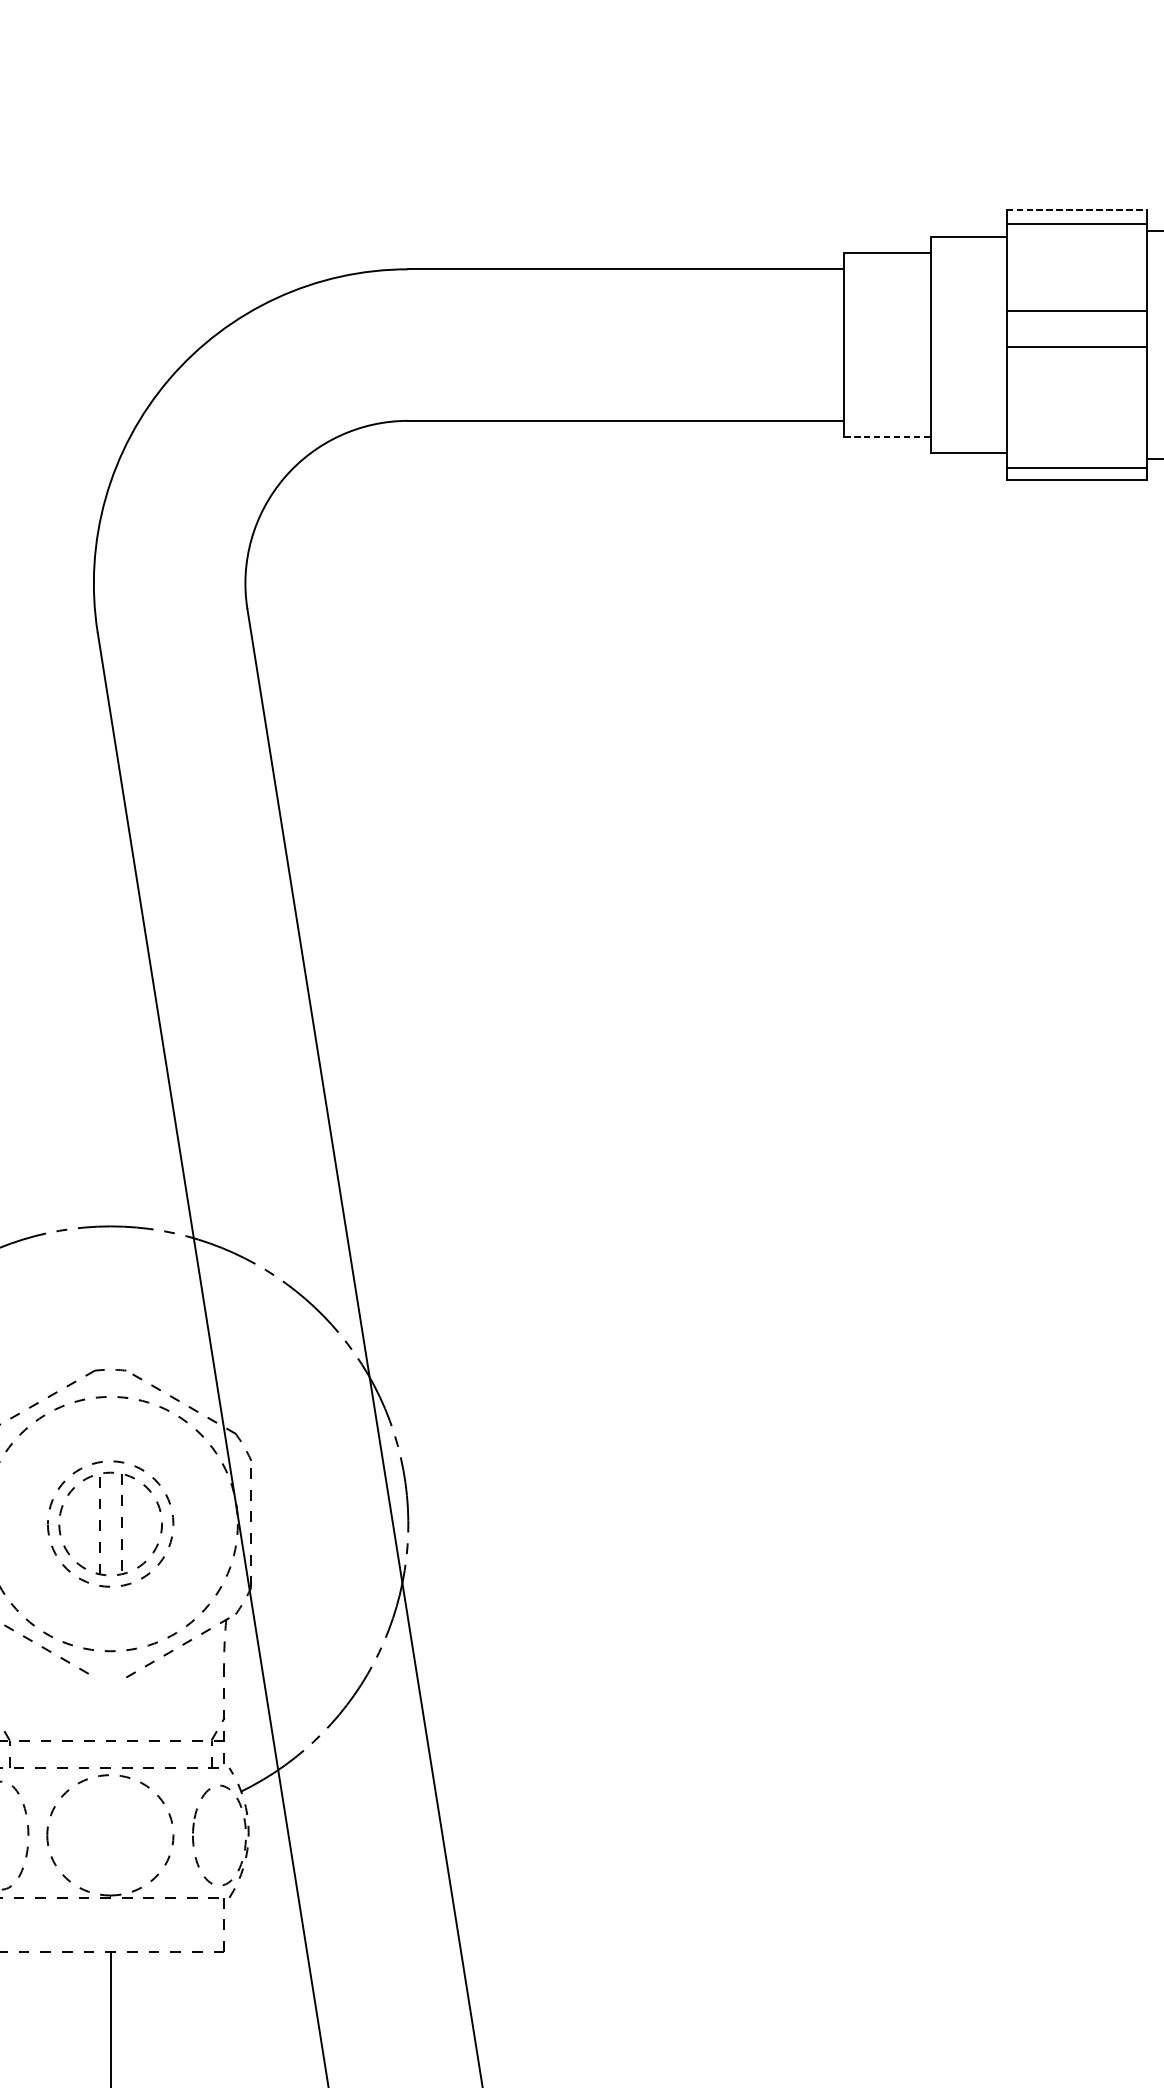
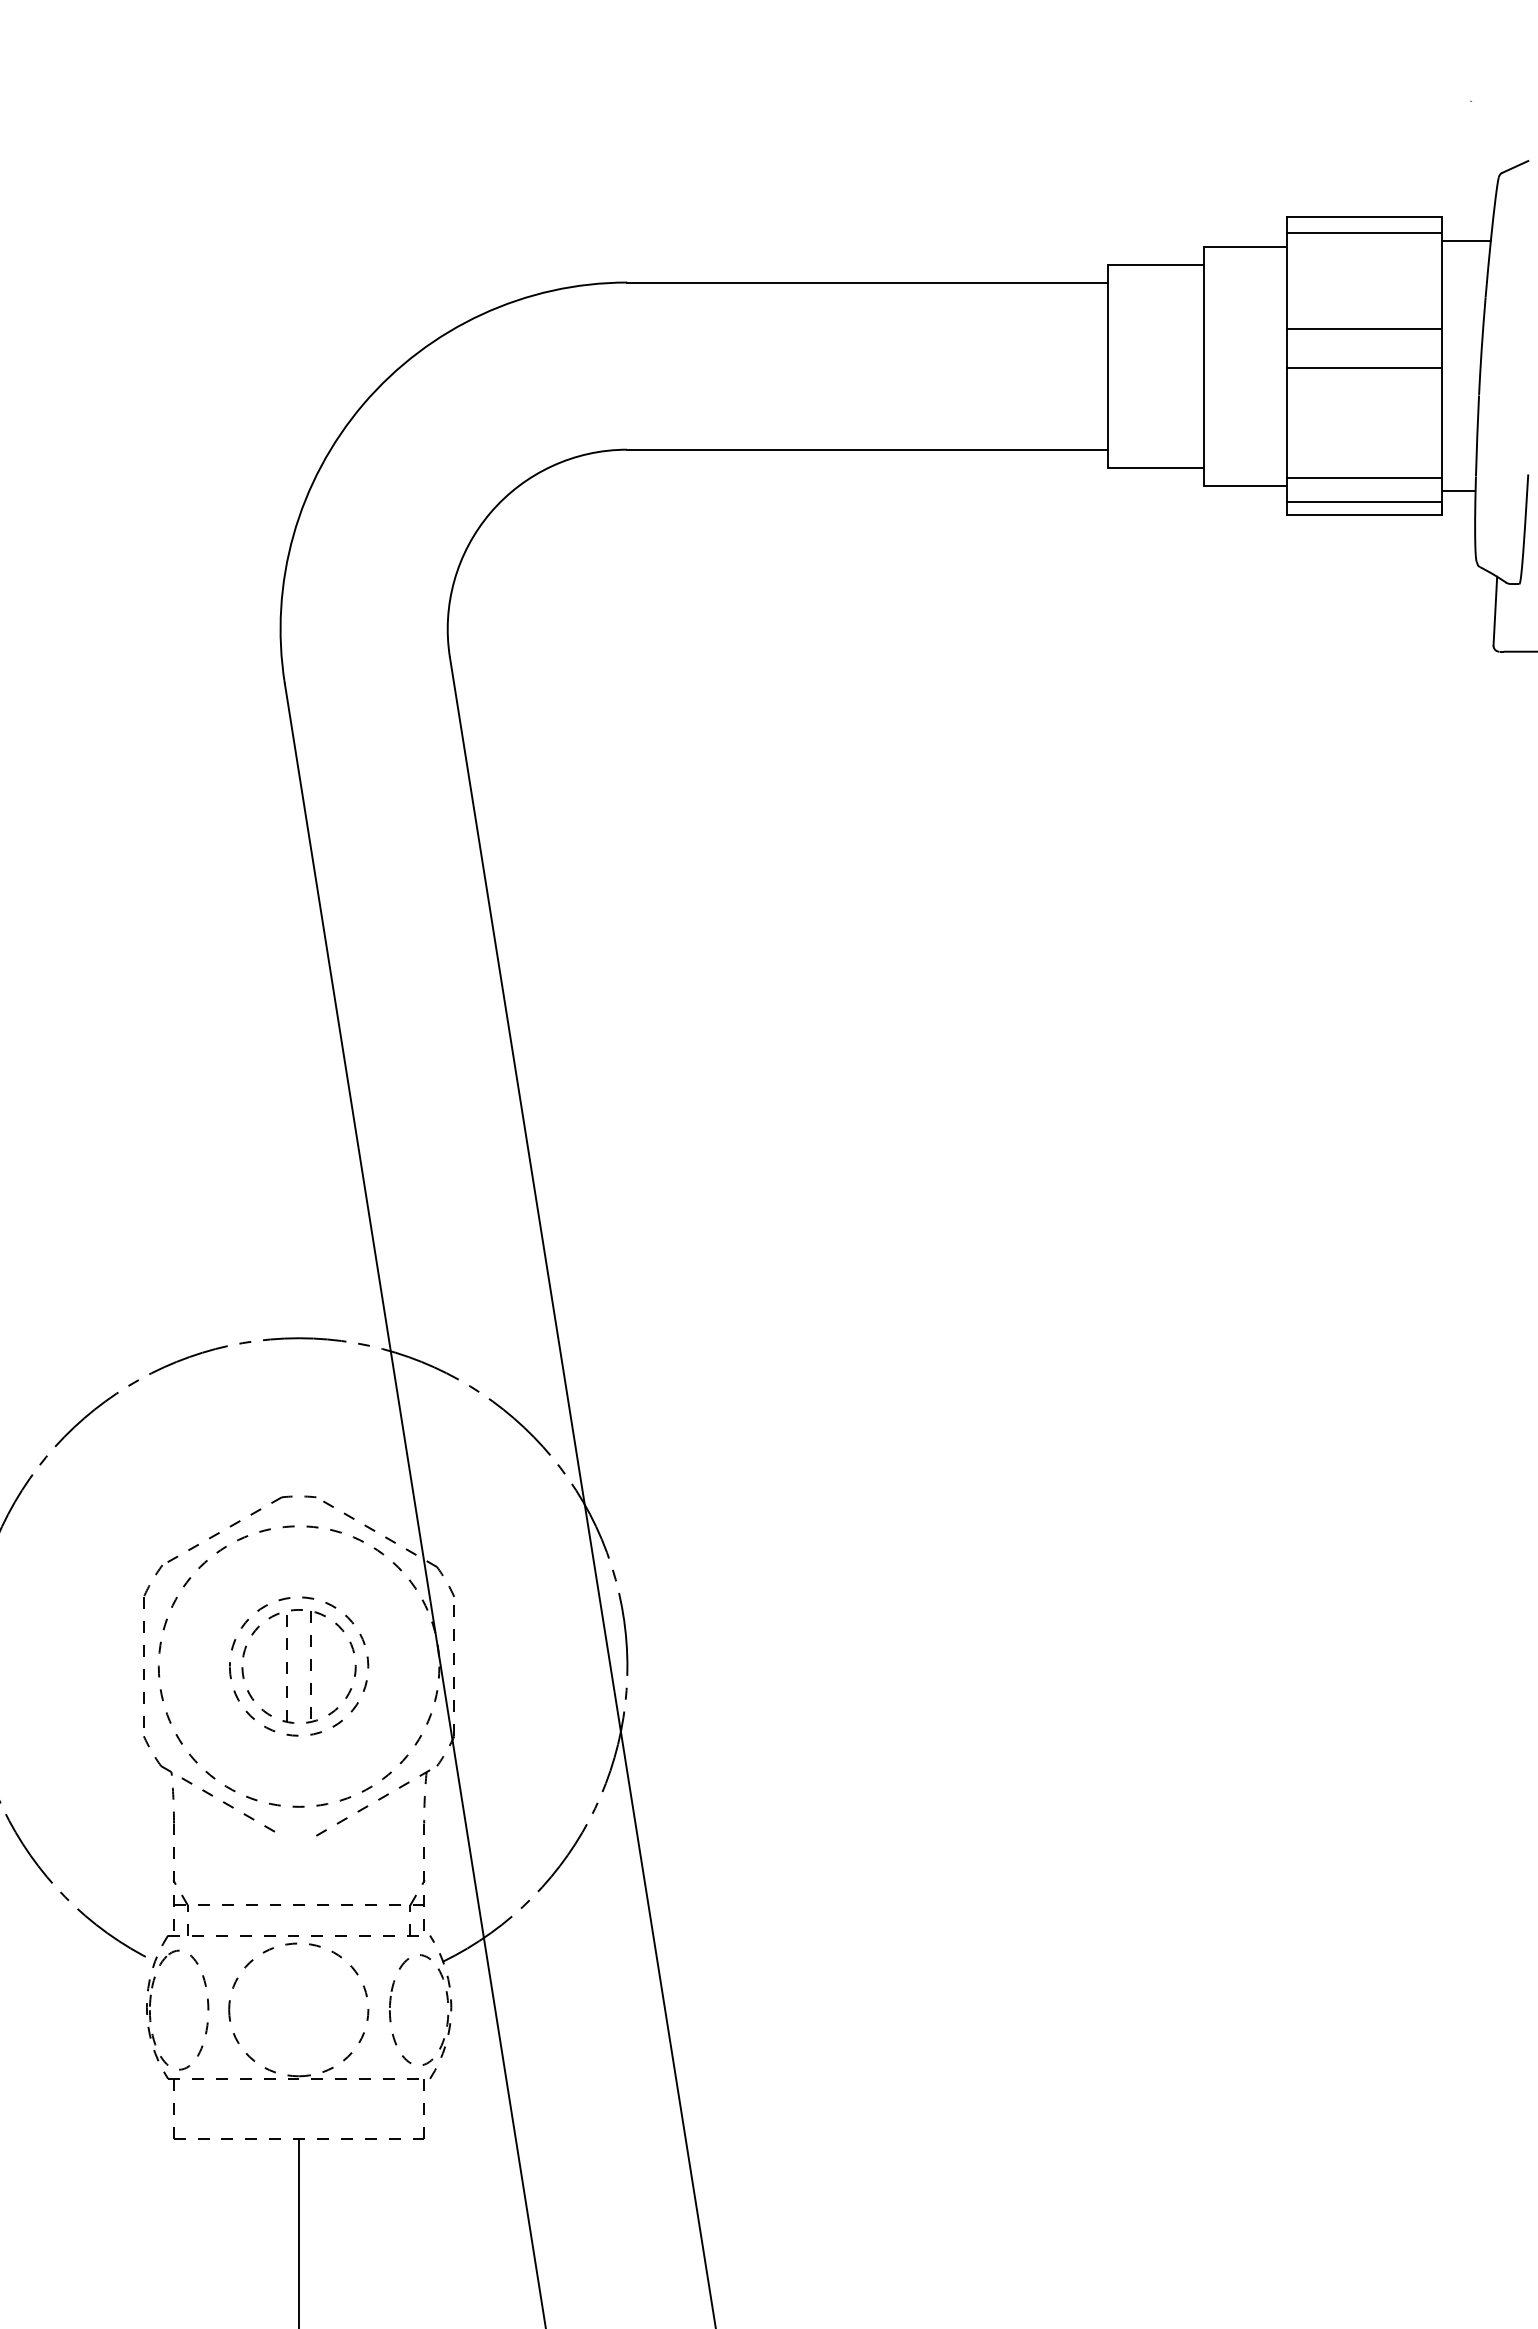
line: (1076, 209) -> (1364, 216), dashed -> solid
line: (887, 436) -> (1155, 467), dashed -> solid
line: (1076, 446) -> (1364, 477), added

